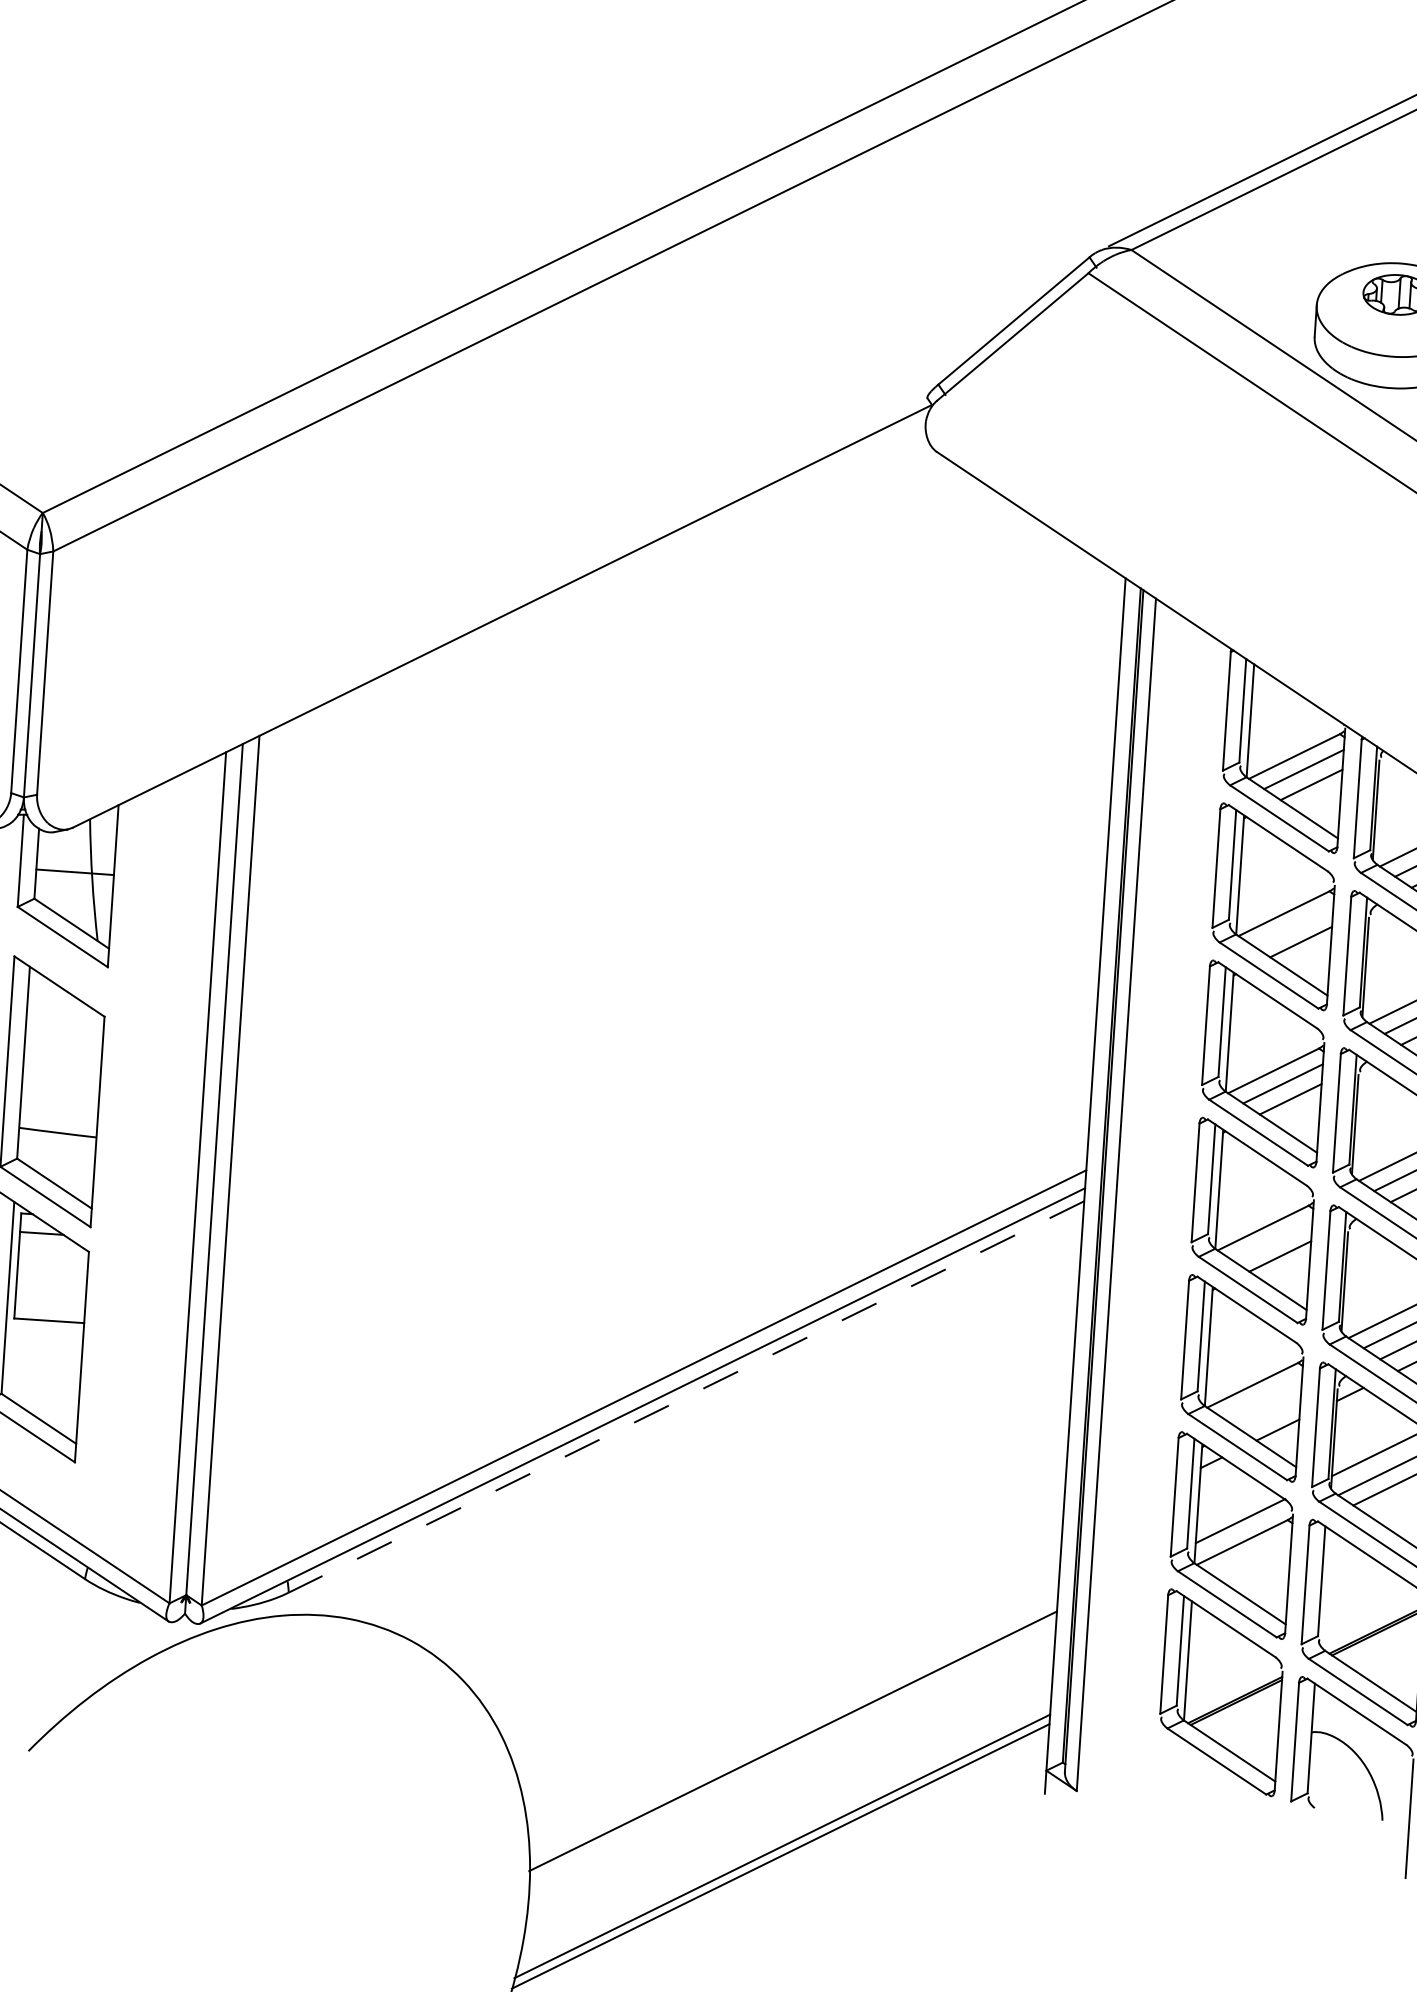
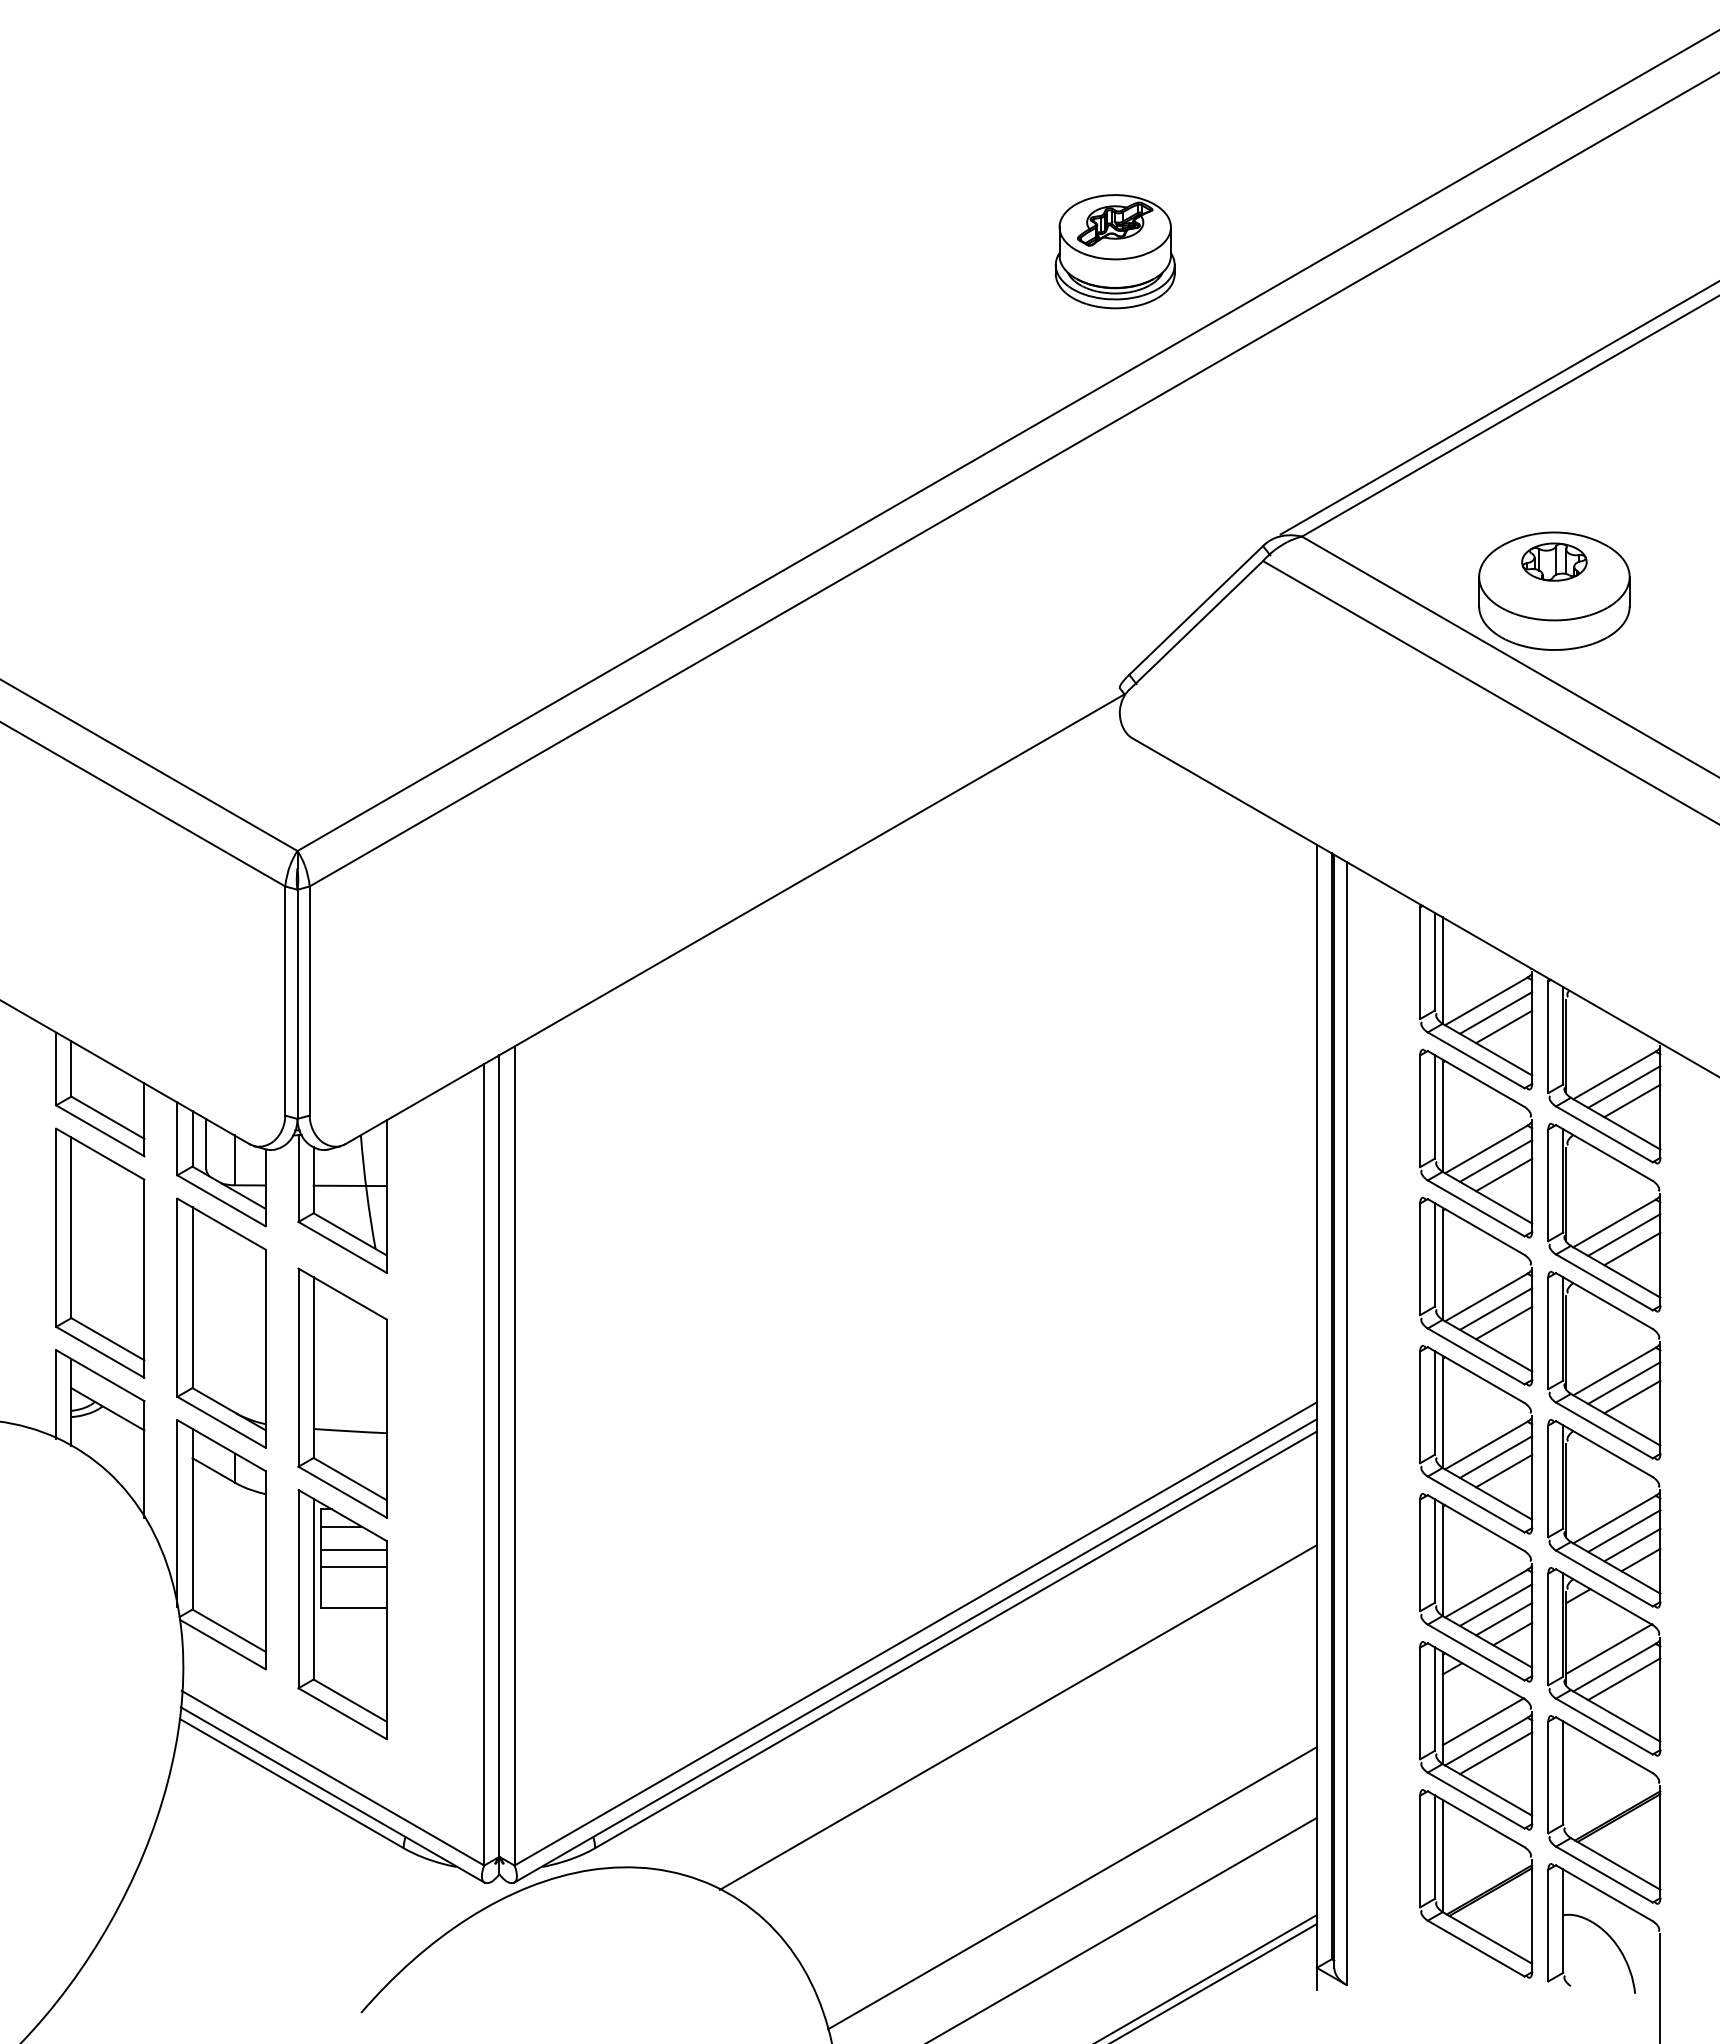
line: (1292, 926) -> (1495, 1160), added
line: (1272, 1240) -> (1495, 1456), added
line: (53, 1258) -> (353, 1549), added
line: (51, 1277) -> (353, 1567), added
line: (686, 1396) -> (956, 1639), dashed -> solid
line: (1261, 1398) -> (1495, 1605), added
line: (1270, 1413) -> (1504, 1618), added
line: (746, 1483) -> (1017, 1717), added
line: (1251, 1555) -> (1495, 1753), added
line: (792, 1669) -> (1072, 1888), added

